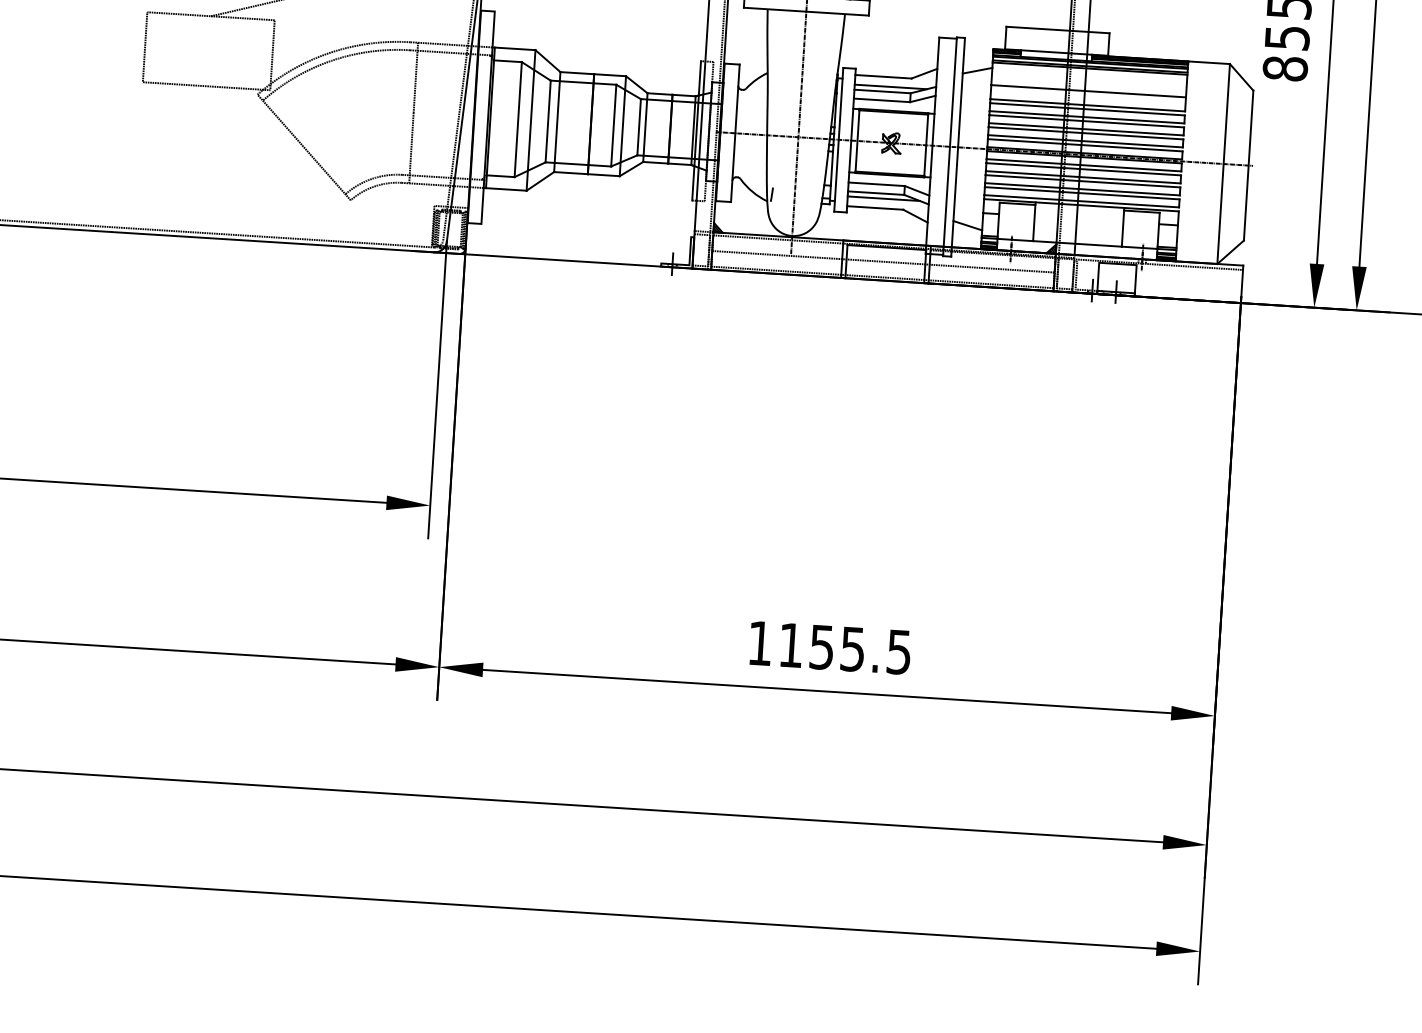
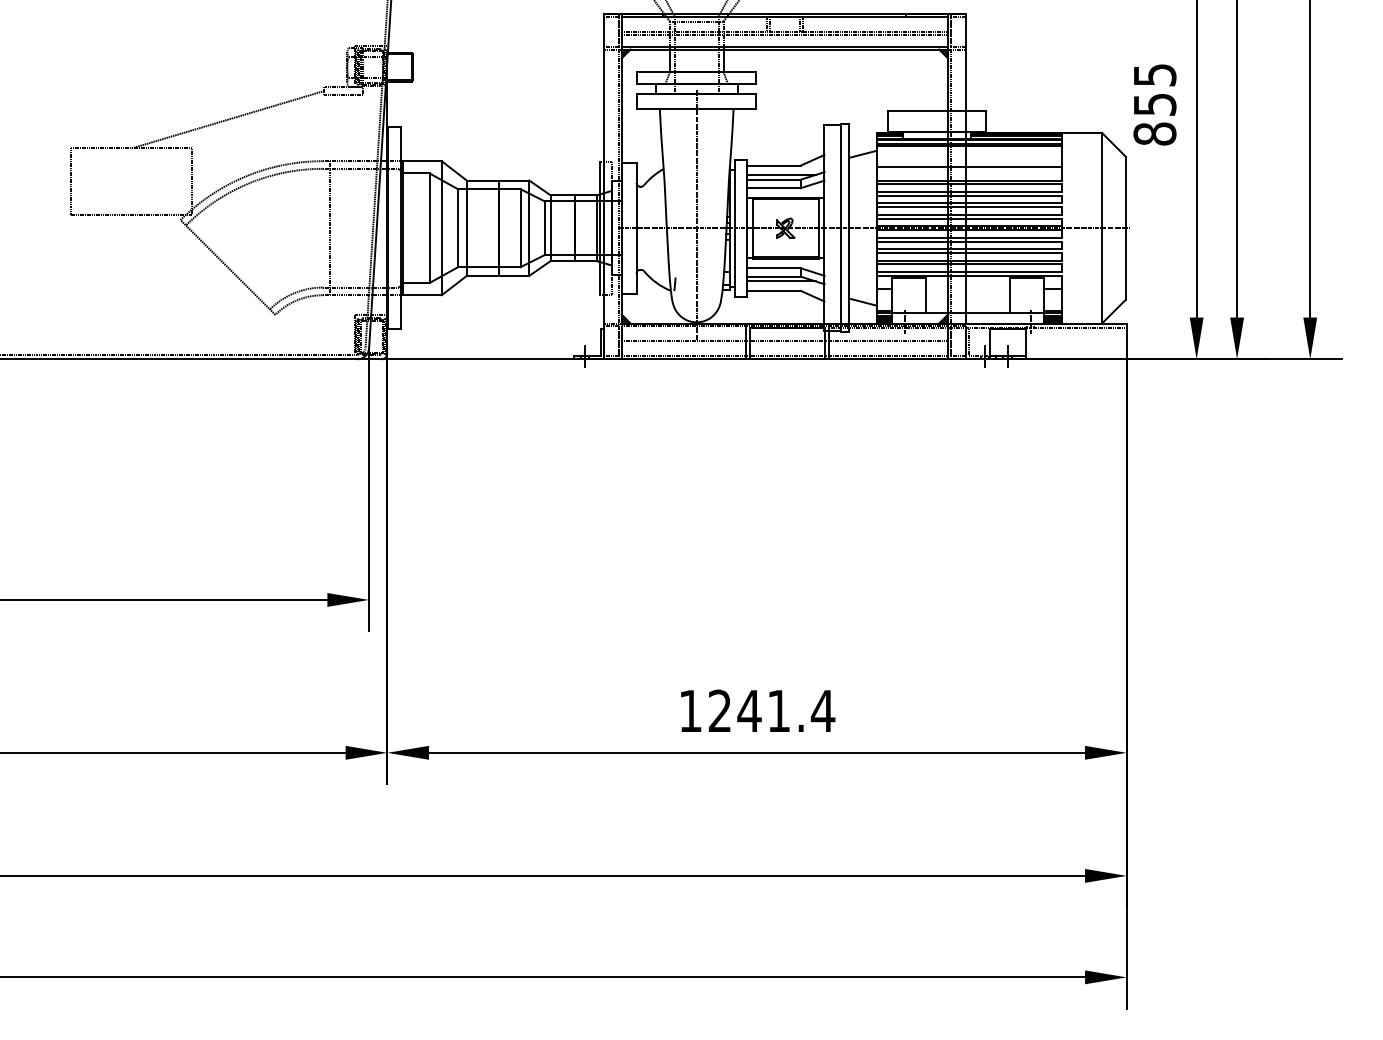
text: (845, 648) -> (771, 710), 1155.5 -> 1241.4

